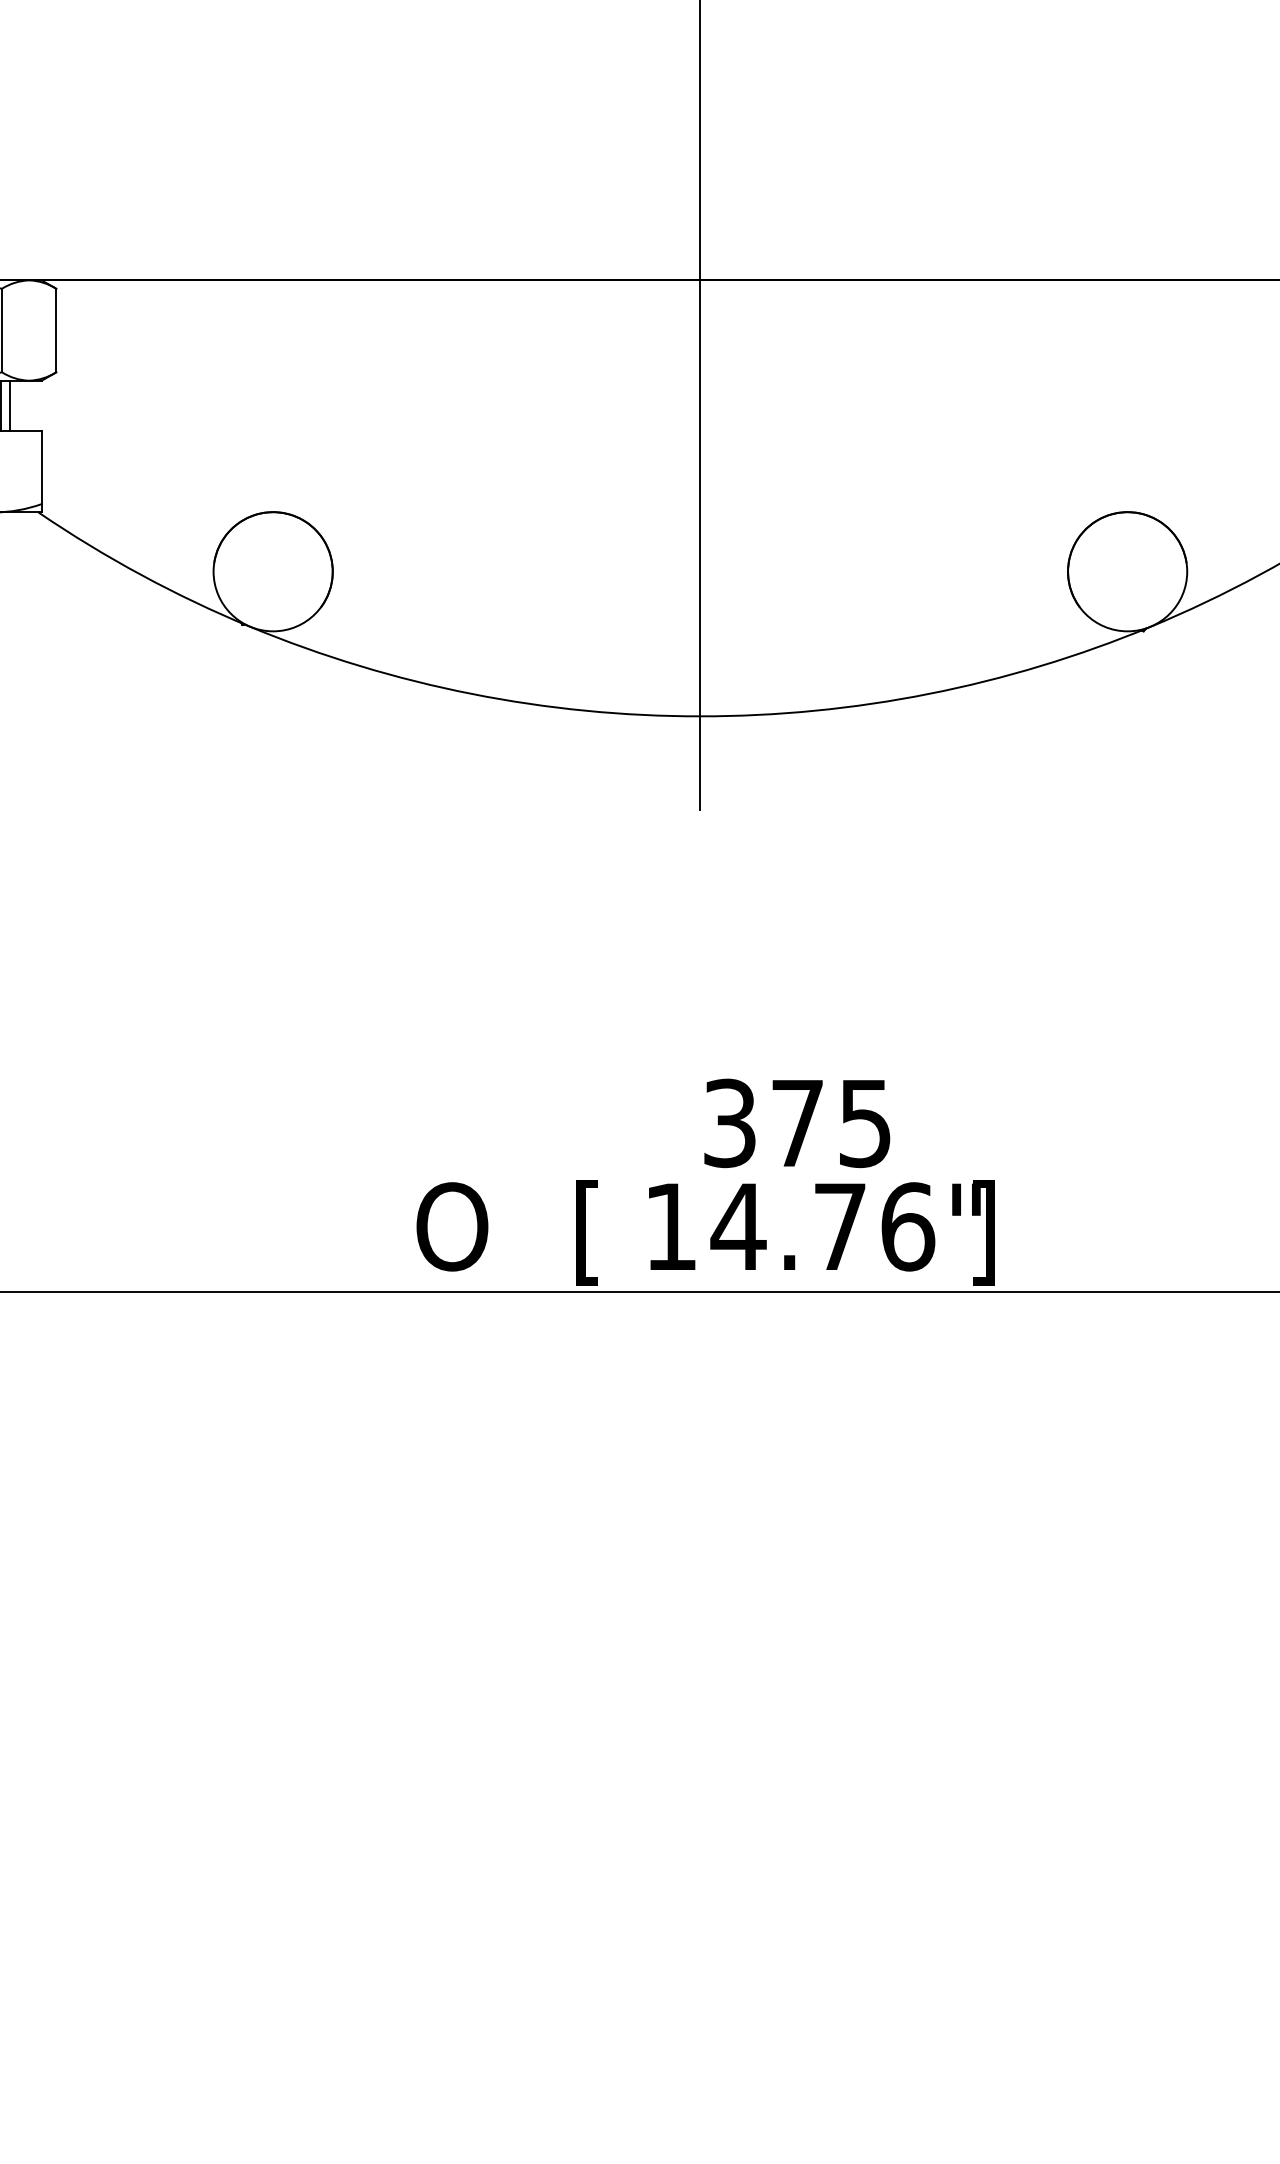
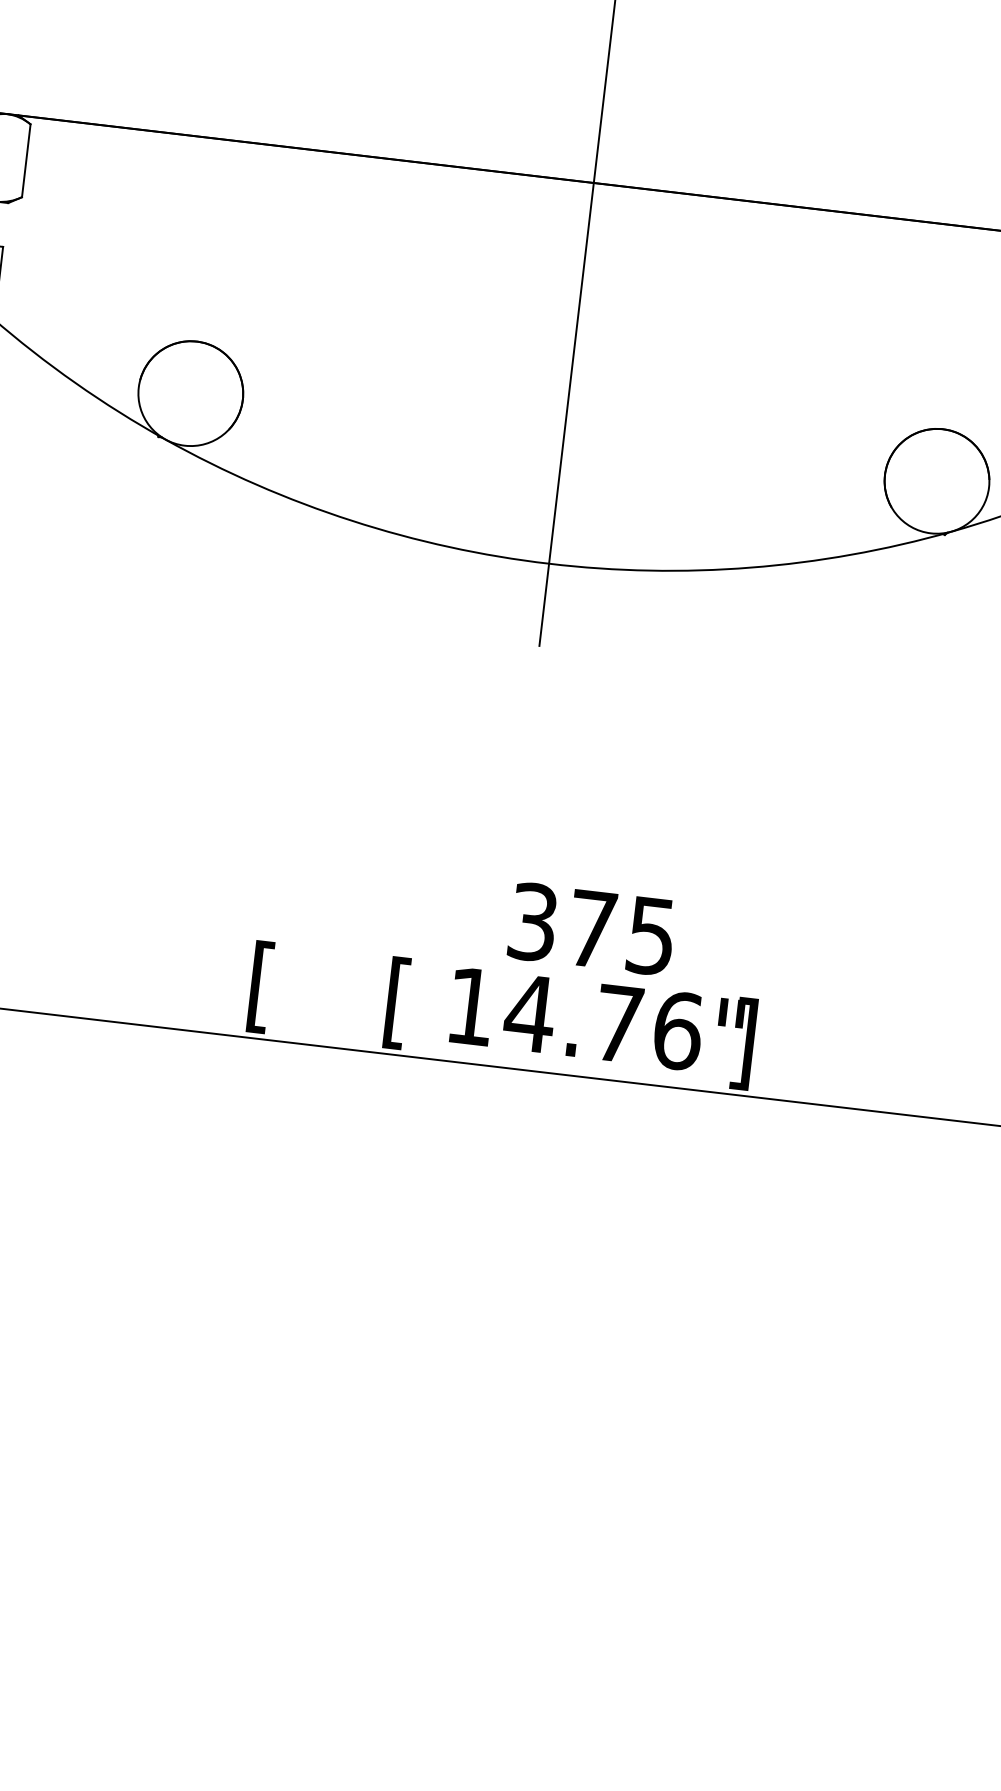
text: (452, 1232) -> (279, 989), O -> [

